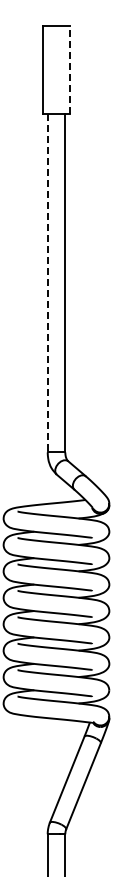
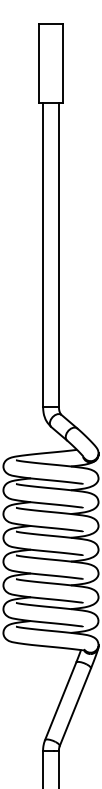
line: (69, 69) -> (62, 62), dashed -> solid
line: (47, 283) -> (42, 255), dashed -> solid

